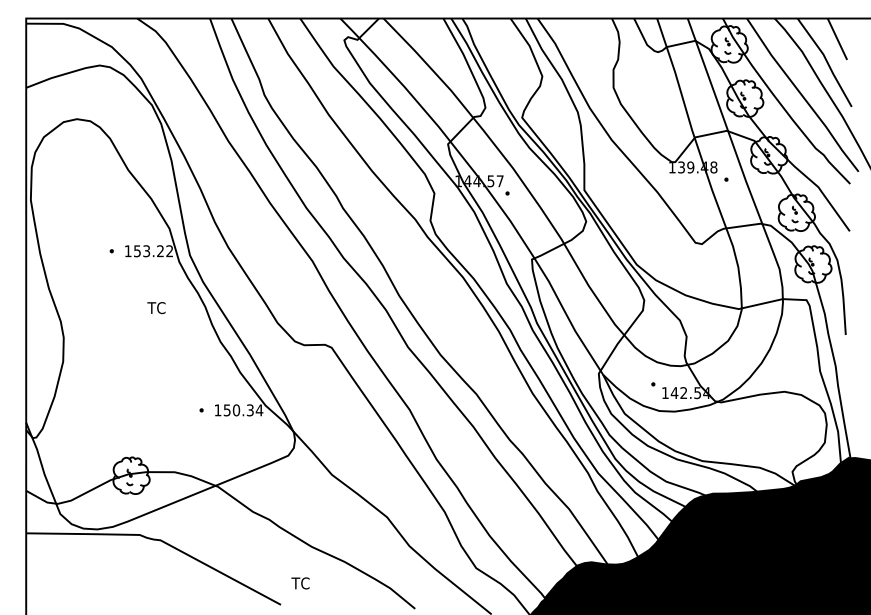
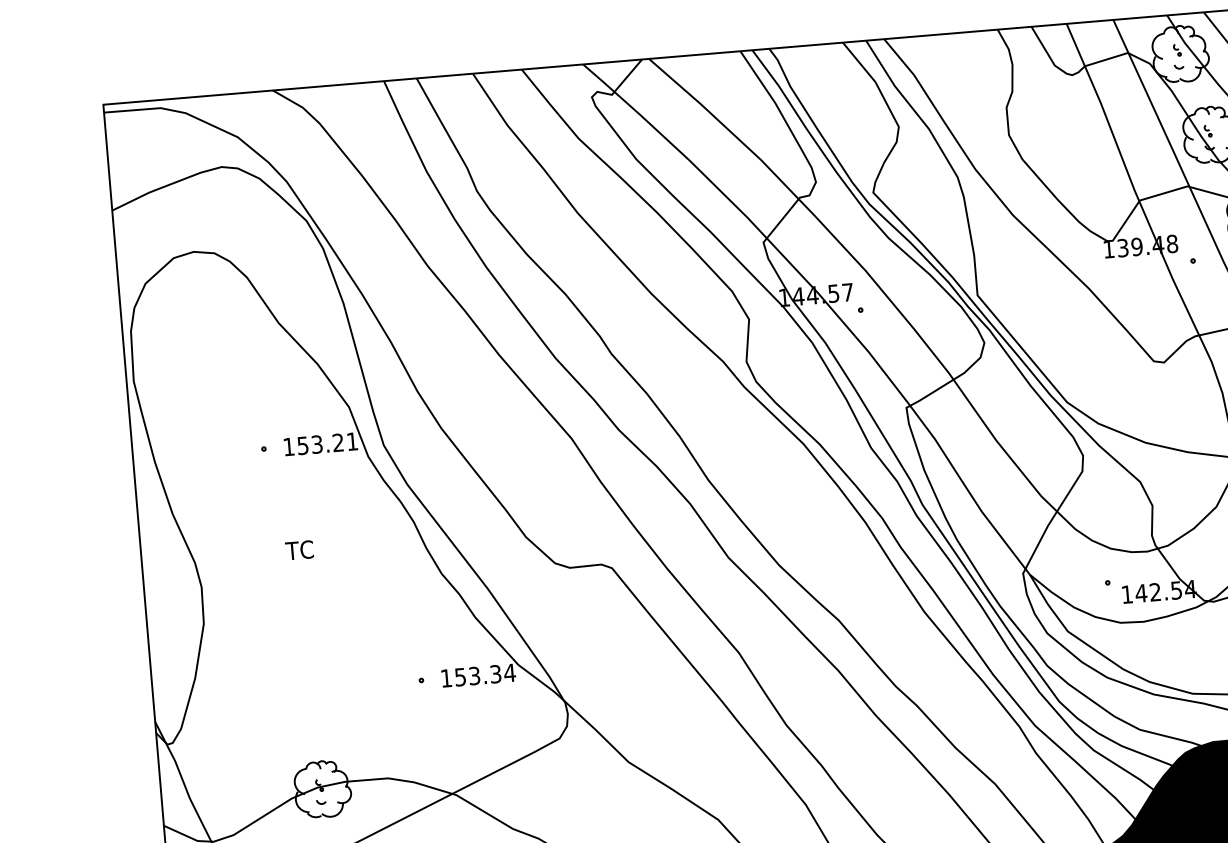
text: (169, 250) -> (351, 440), 153.22 -> 153.21
text: (156, 308) -> (299, 550), moved
text: (236, 410) -> (474, 676), 150.34 -> 153.34

